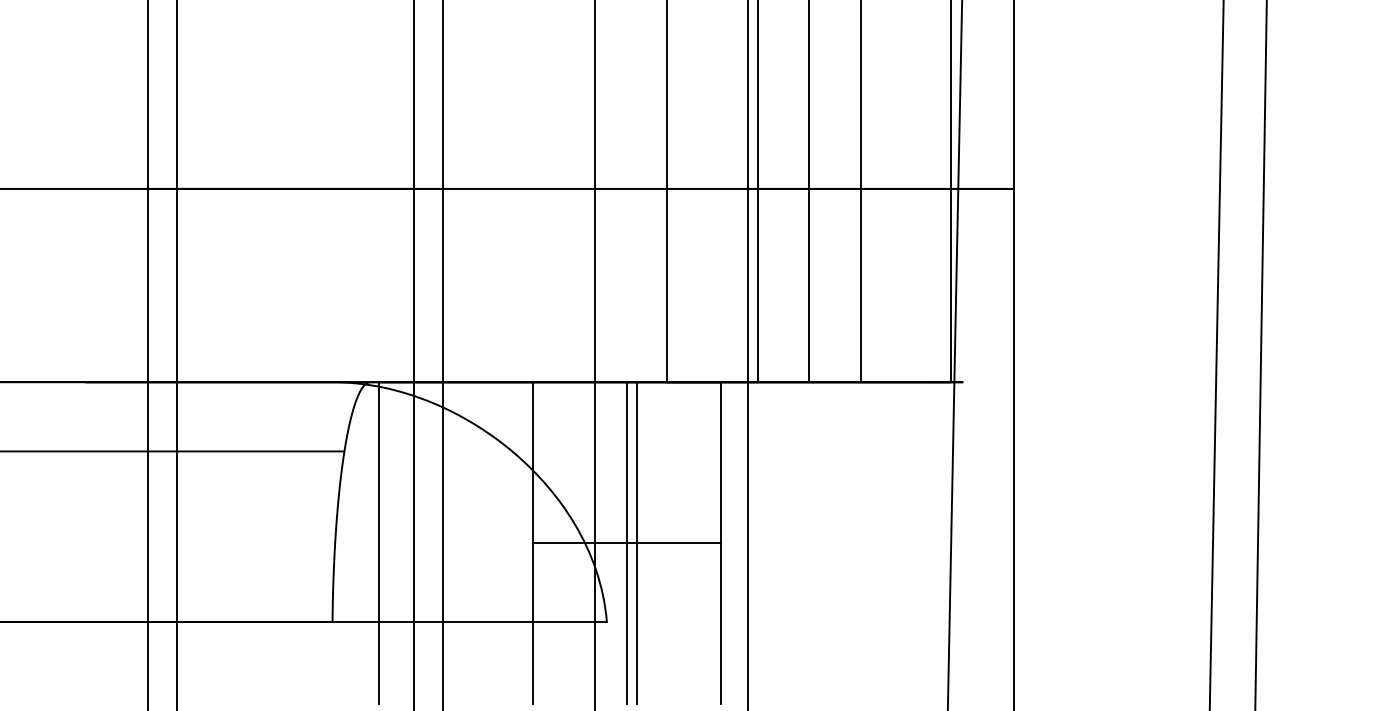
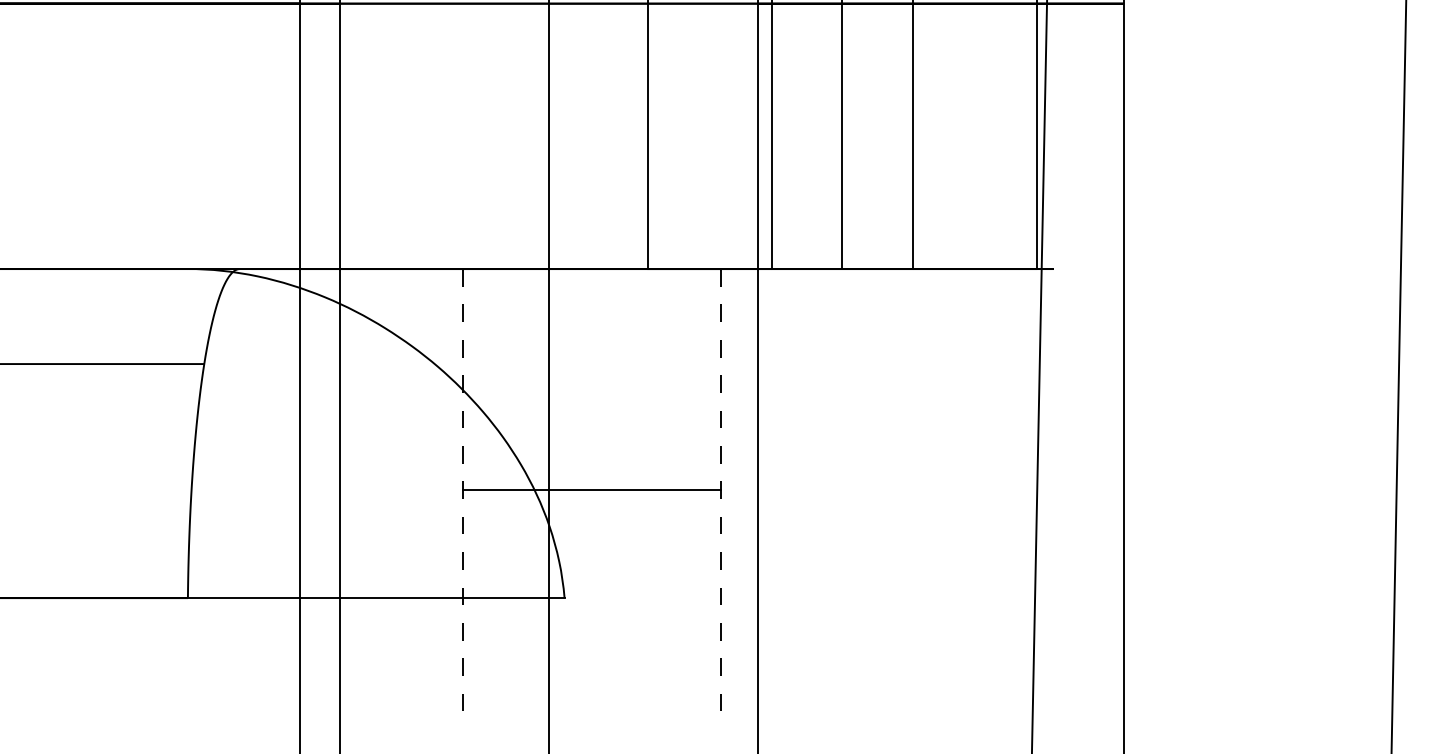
line: (533, 542) -> (463, 489), solid -> dashed
line: (379, 543) -> (252, 490), removed
line: (626, 543) -> (591, 490), removed
line: (636, 543) -> (605, 490), removed
line: (720, 543) -> (720, 490), solid -> dashed

